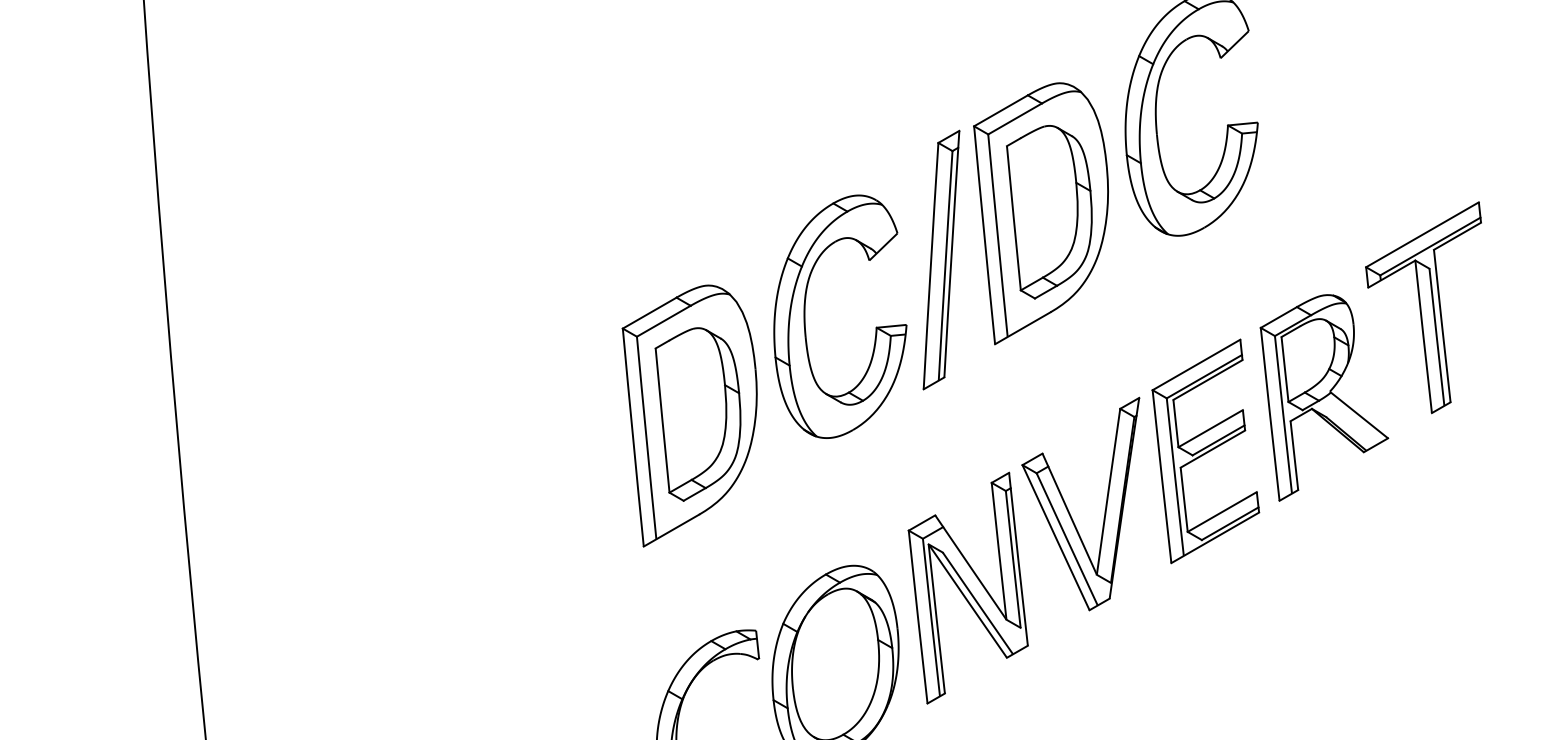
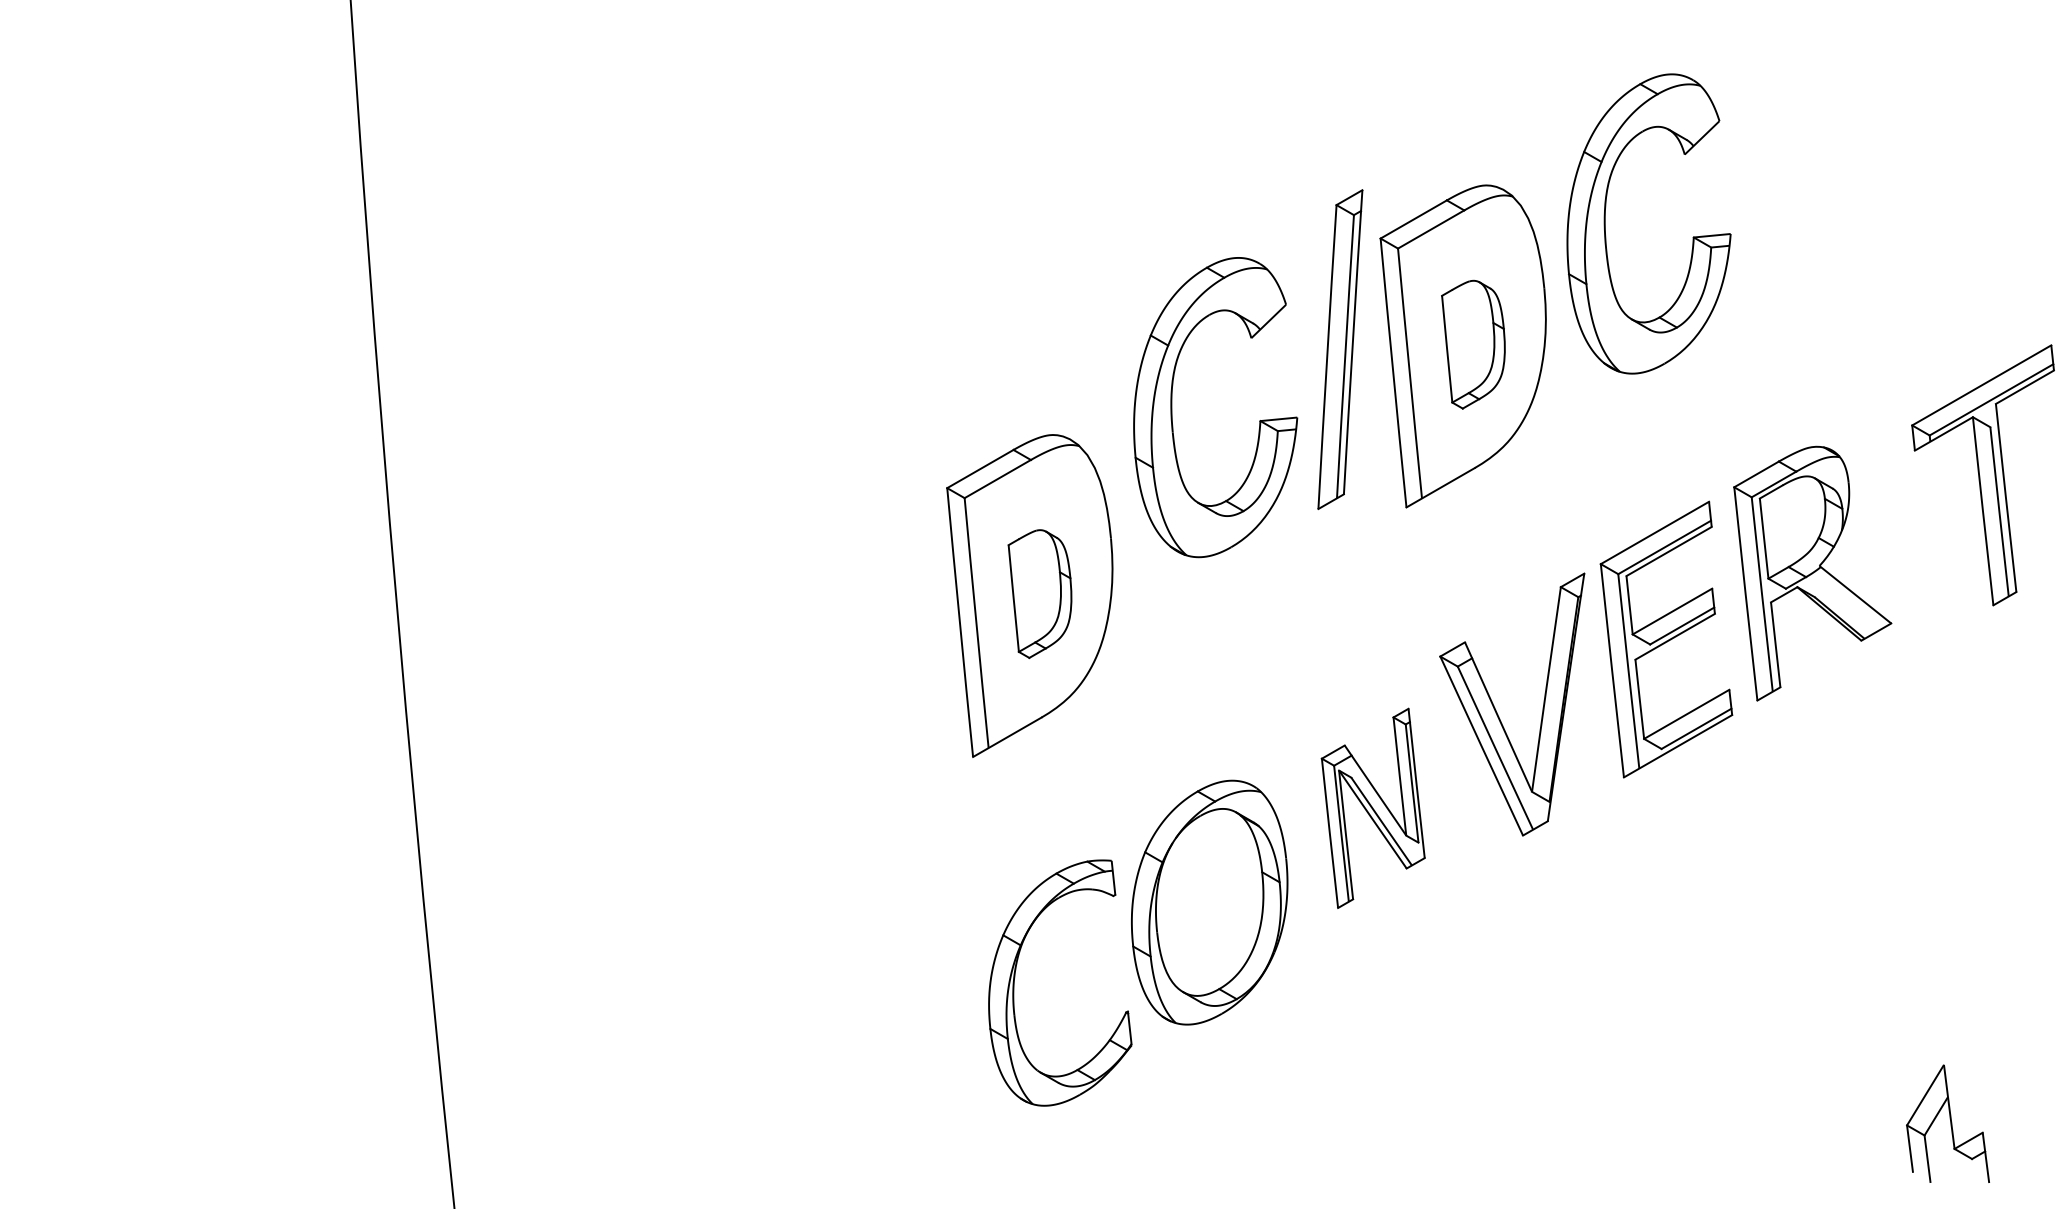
part: (1049, 212) -> (1473, 344), size x0.6
part: (941, 260) -> (1340, 349), moved
part: (1423, 307) -> (1982, 475), moved
part: (805, 316) -> (1172, 407), moved
part: (697, 414) -> (1039, 593), size x0.6
part: (967, 588) -> (1372, 808), size x0.7

